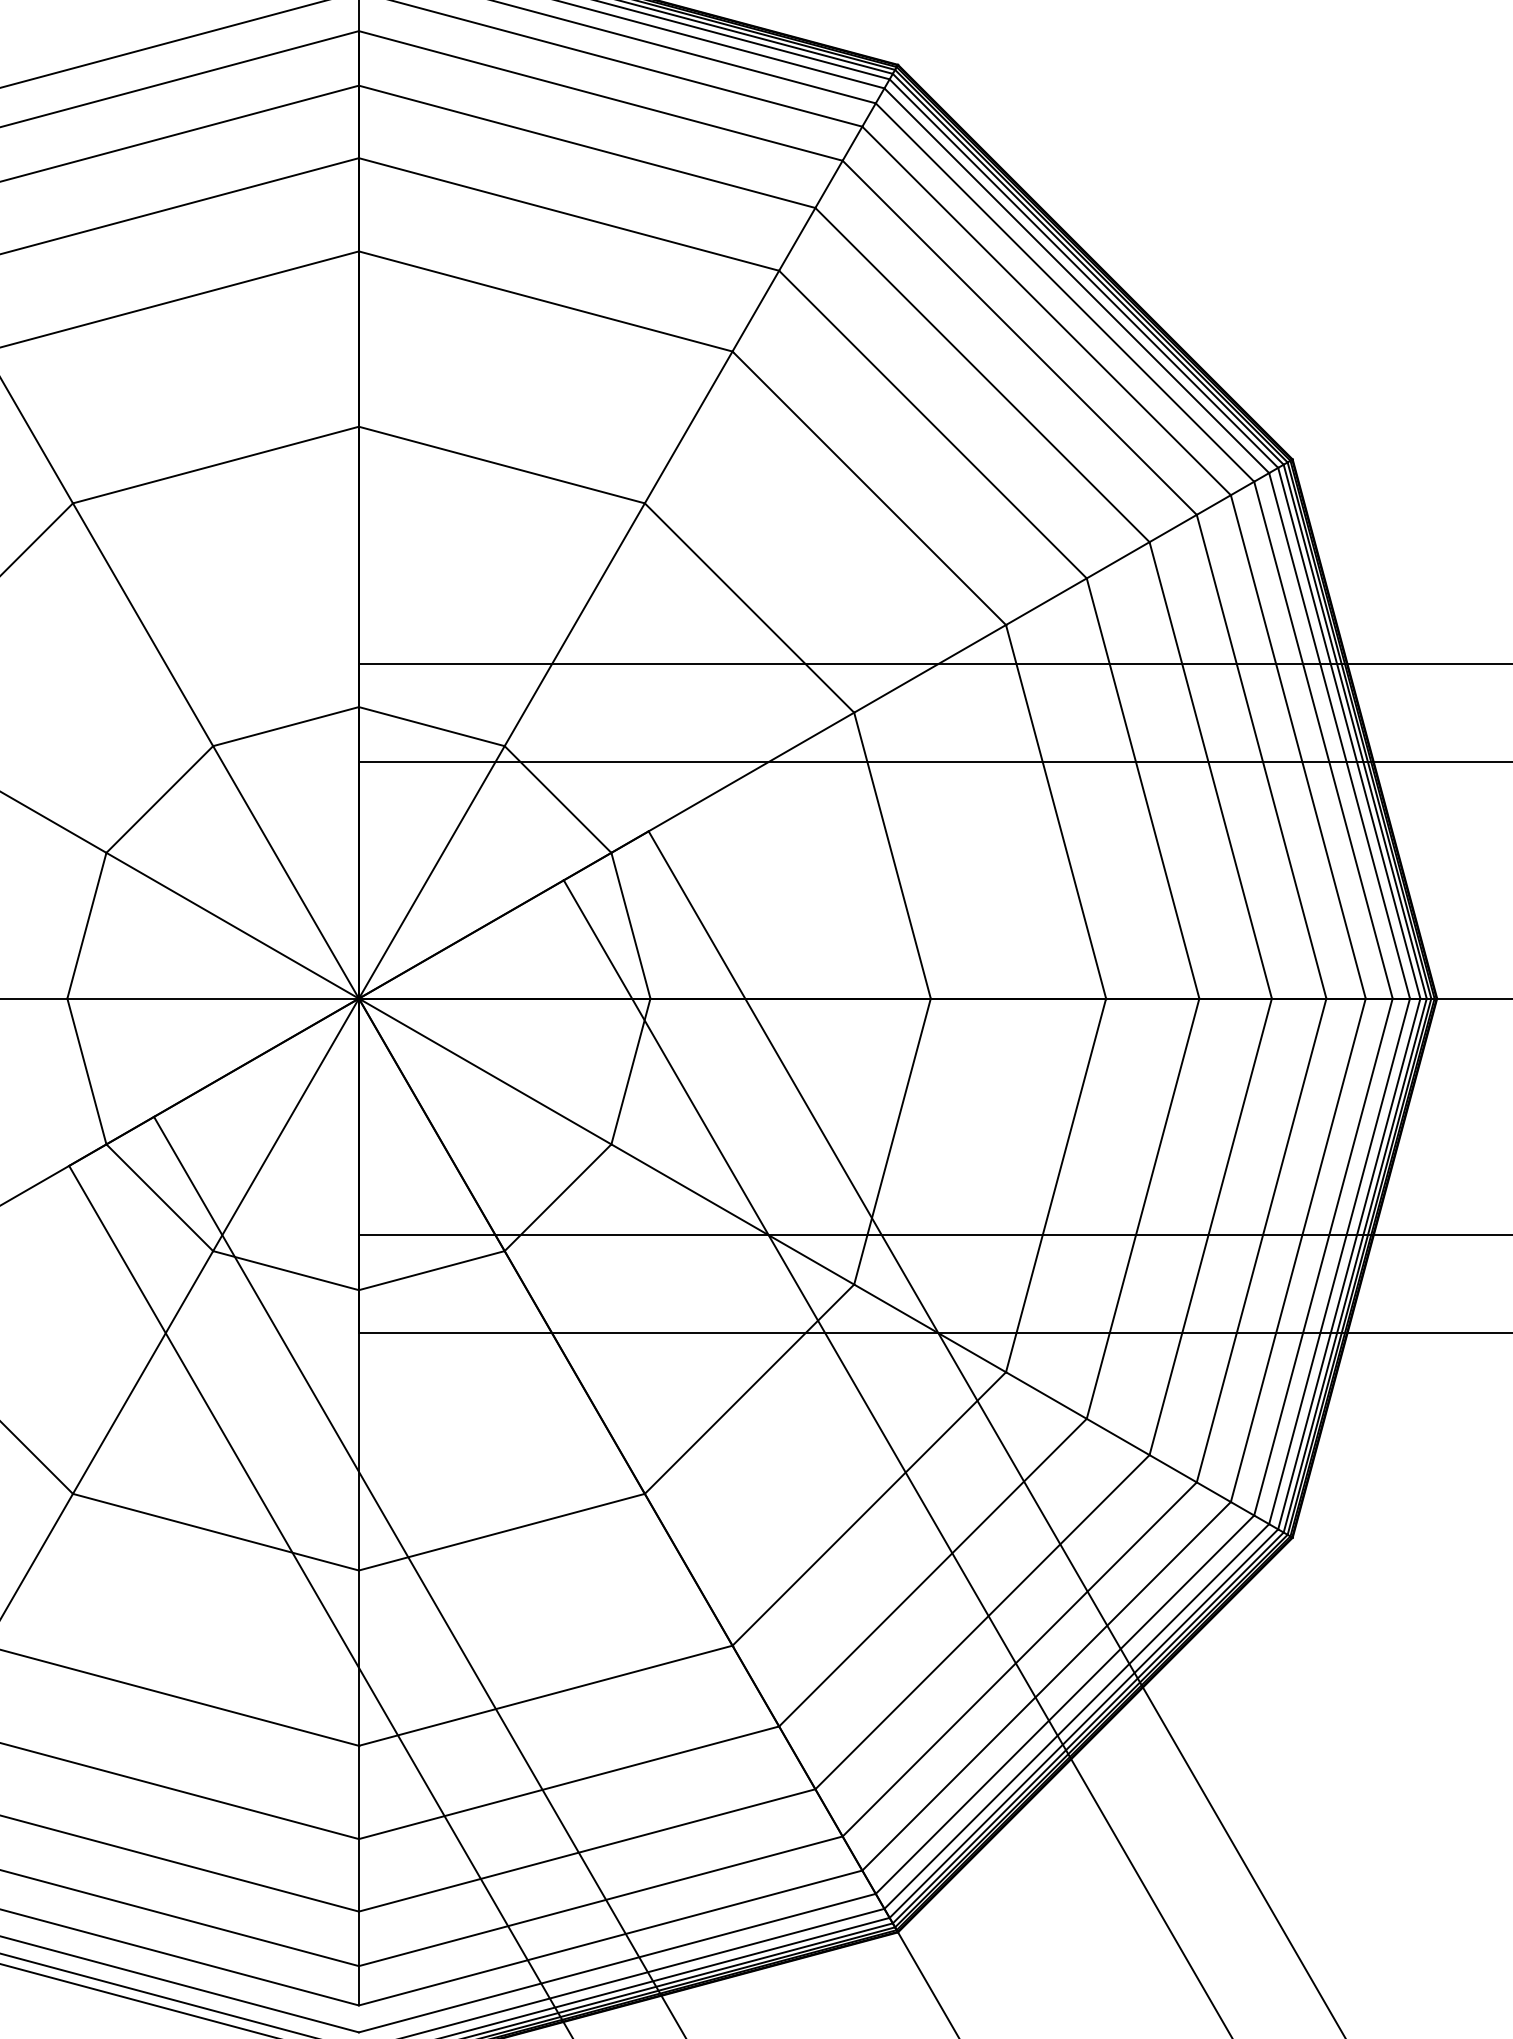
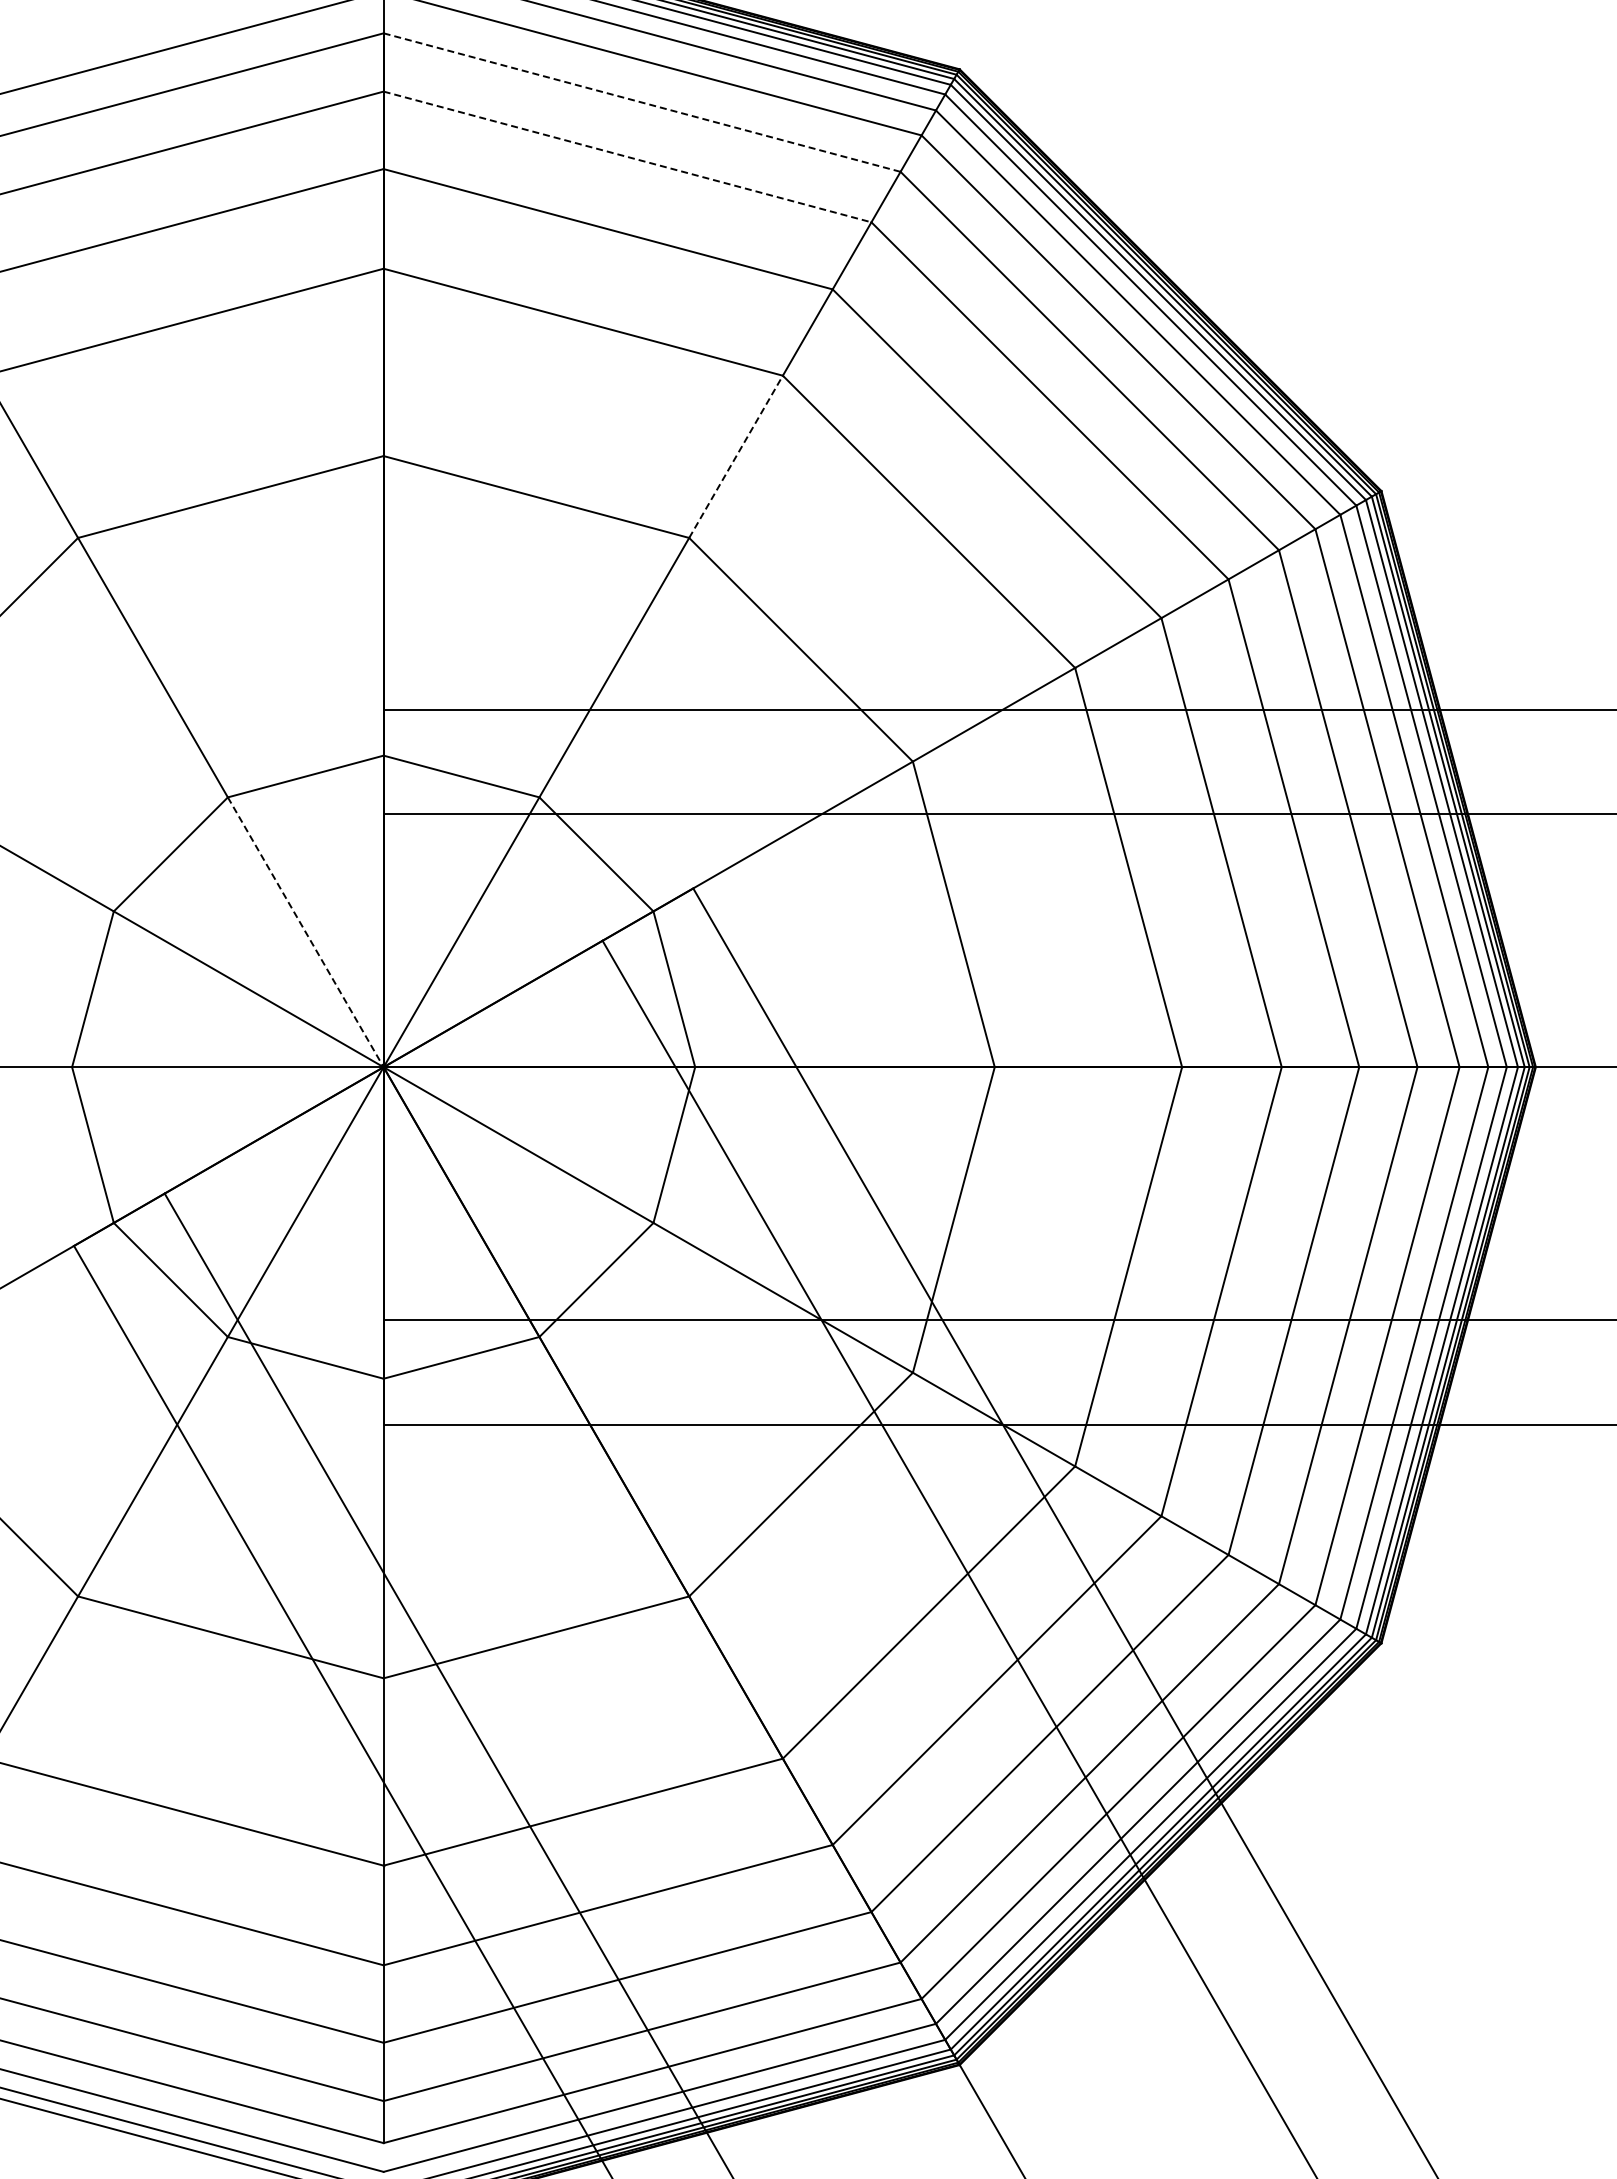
line: (601, 95) -> (642, 102), solid -> dashed
line: (587, 146) -> (627, 156), solid -> dashed
line: (689, 427) -> (736, 456), solid -> dashed
line: (285, 872) -> (305, 932), solid -> dashed

